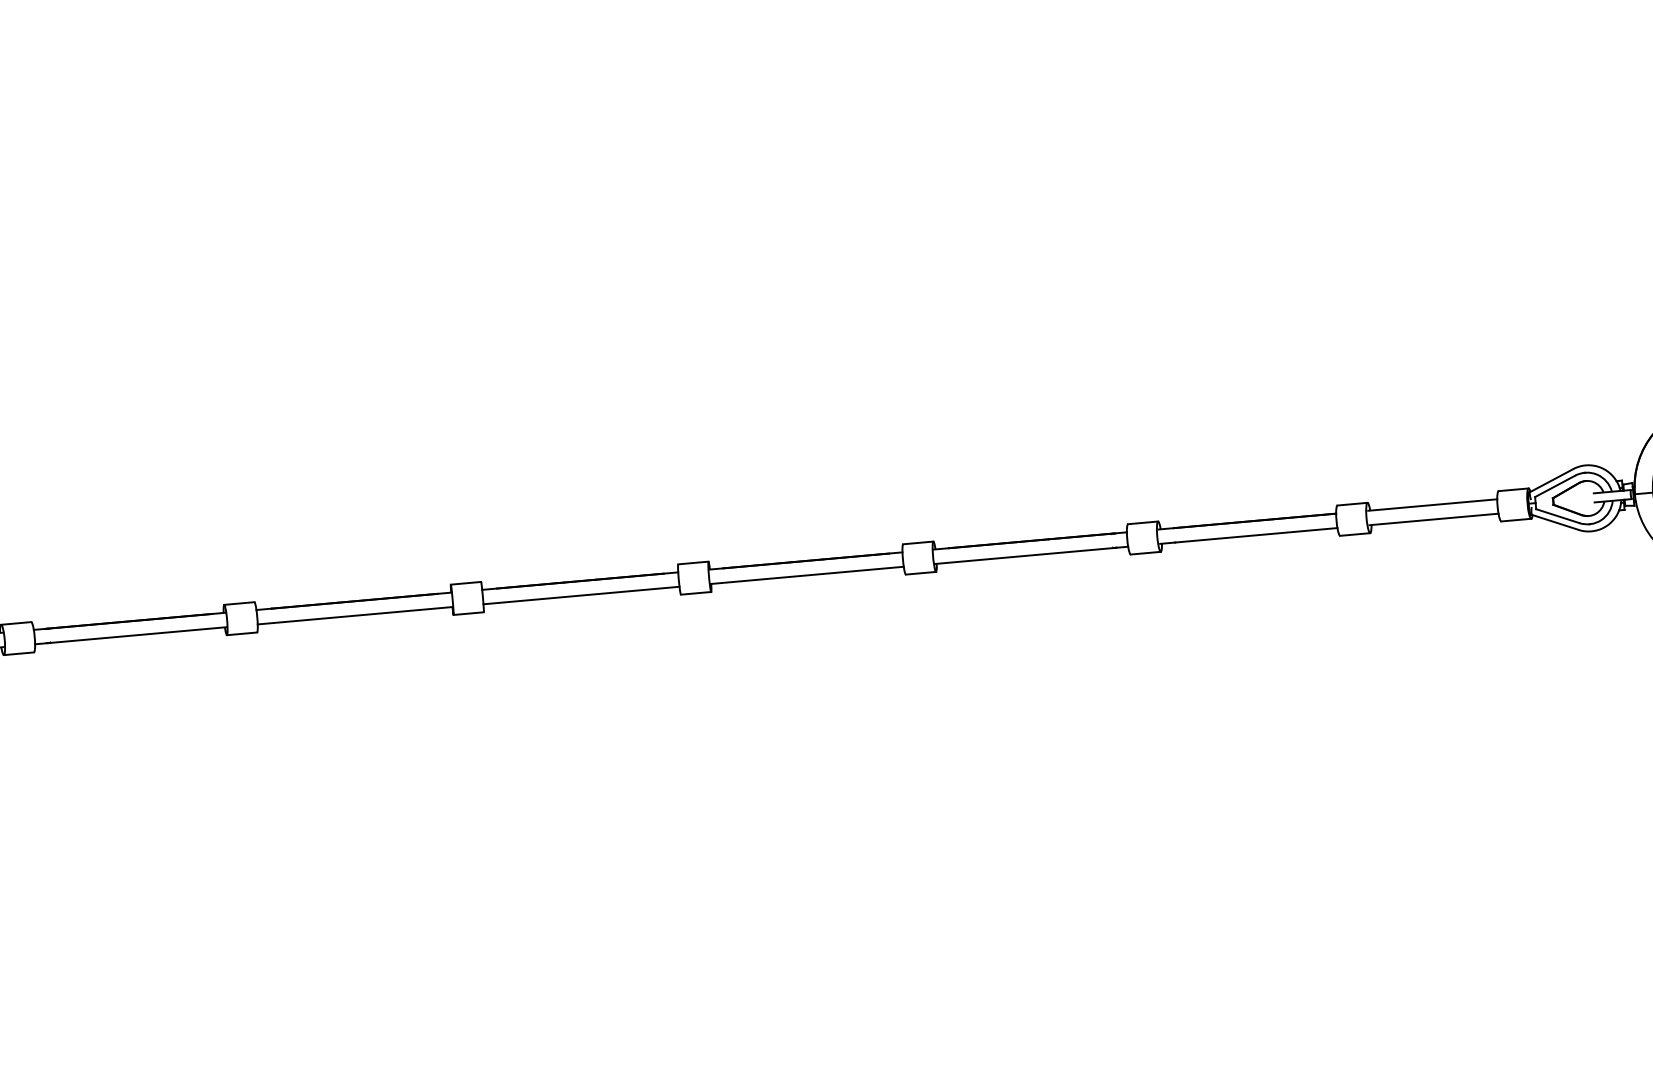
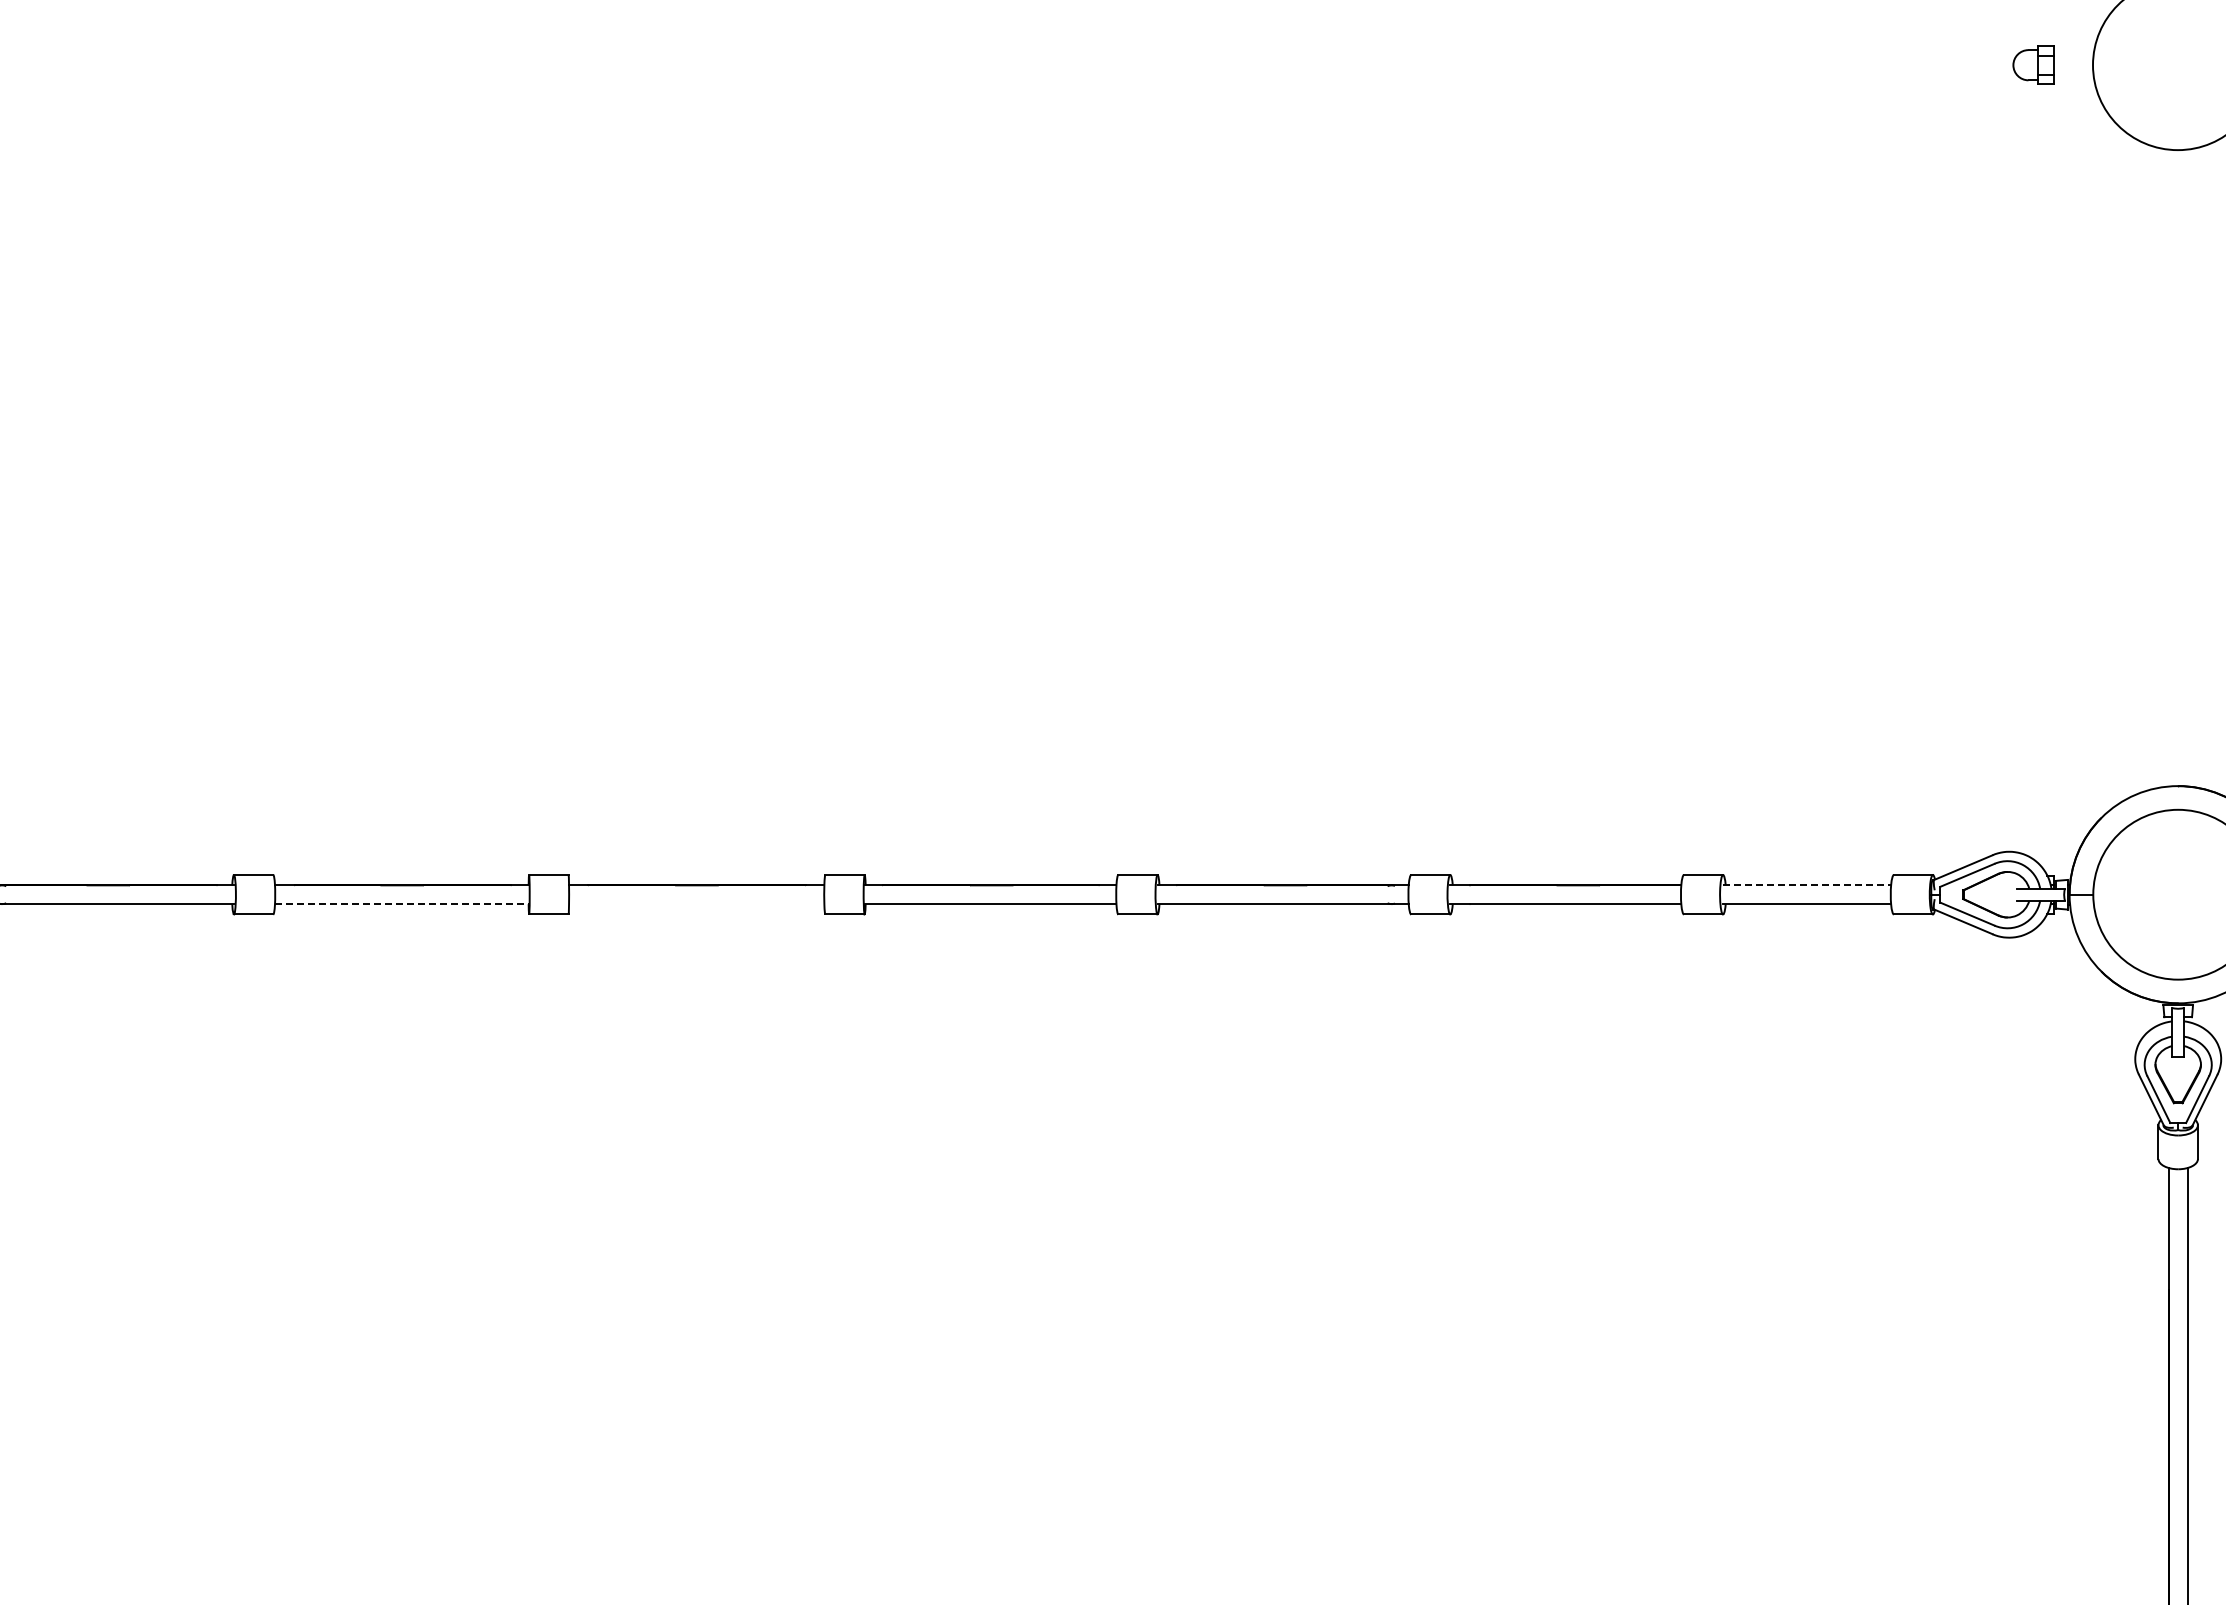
line: (1433, 505) -> (1807, 885), solid -> dashed
line: (581, 595) -> (696, 904), removed
line: (355, 615) -> (402, 904), solid -> dashed

